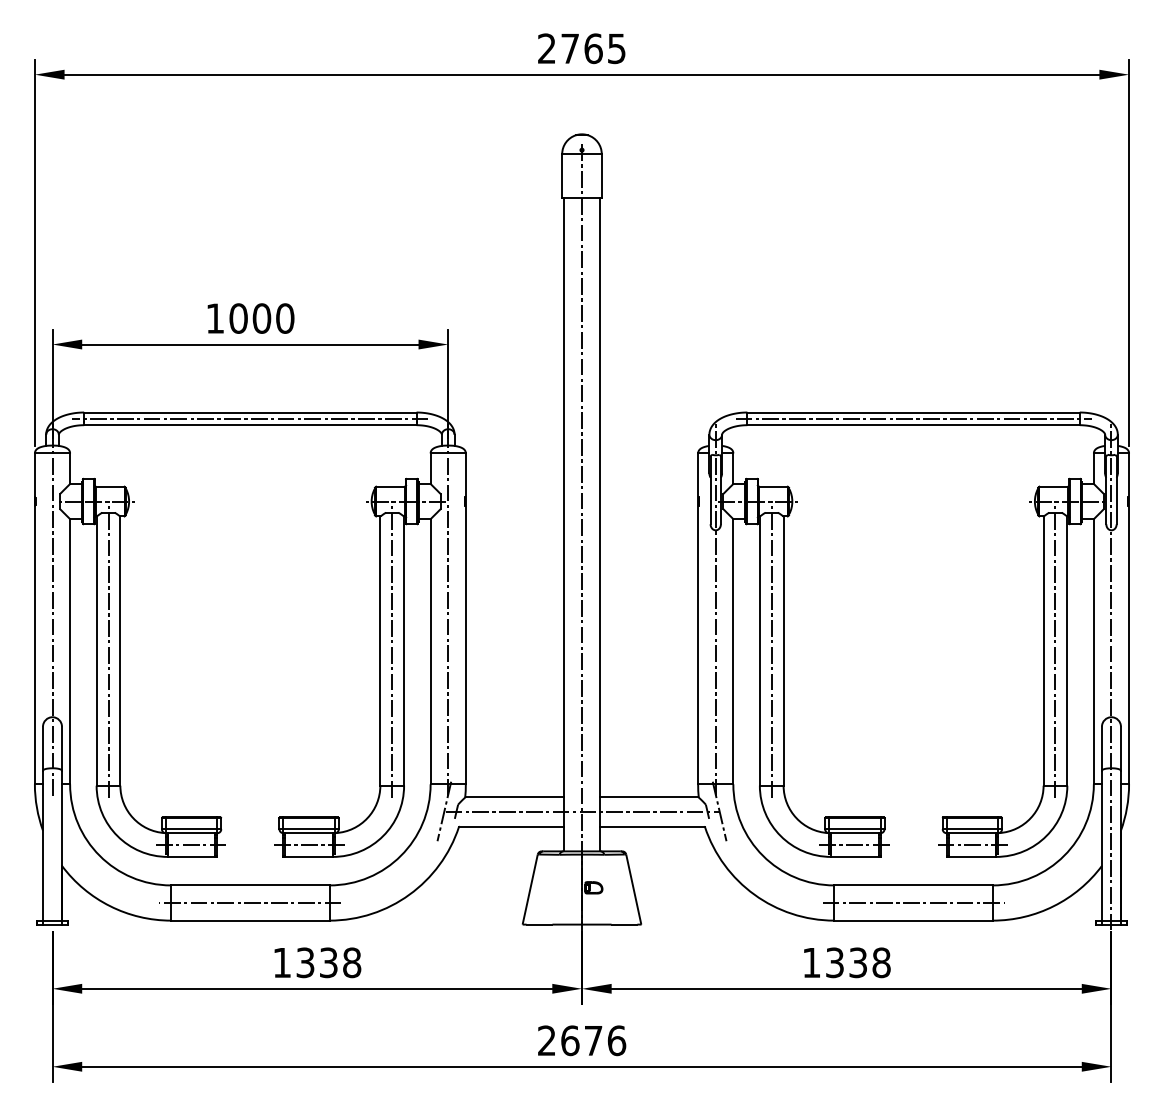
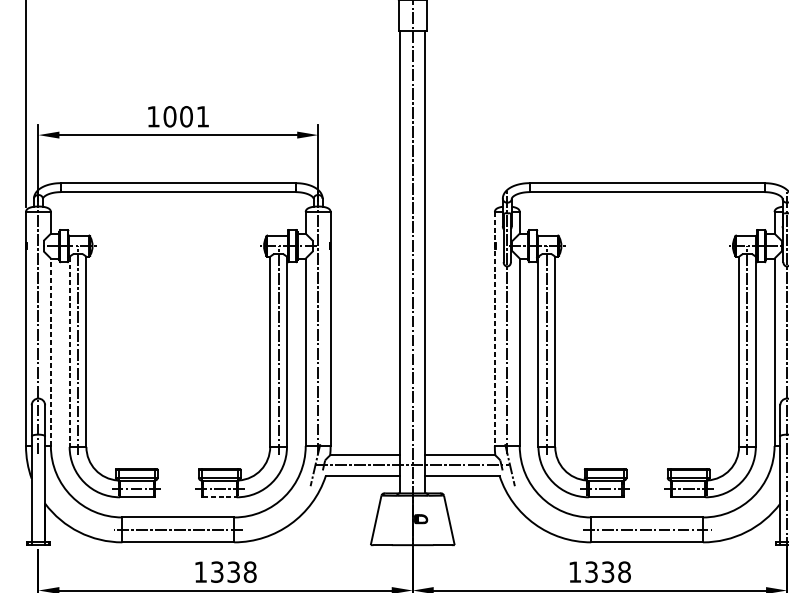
text: (285, 318) -> (203, 116), 1000 -> 1001
line: (250, 418) -> (178, 187), removed
line: (913, 418) -> (647, 187), removed
line: (698, 619) -> (495, 329), solid -> dashed
line: (70, 651) -> (51, 352), solid -> dashed
line: (96, 651) -> (69, 352), solid -> dashed
line: (309, 856) -> (220, 497), solid -> dashed

